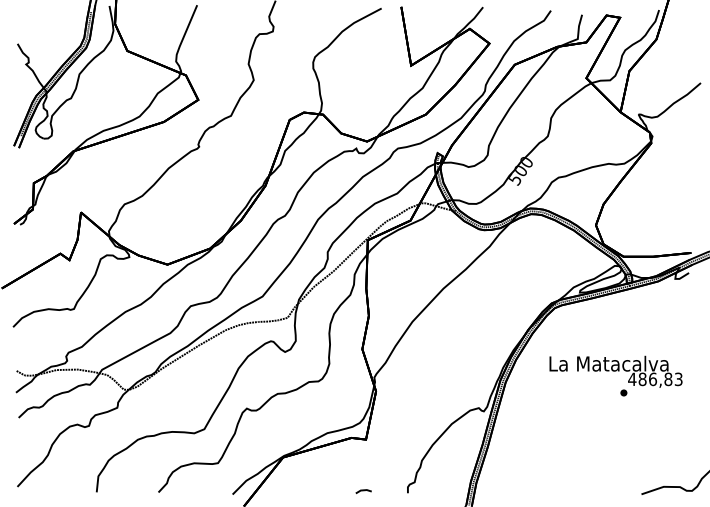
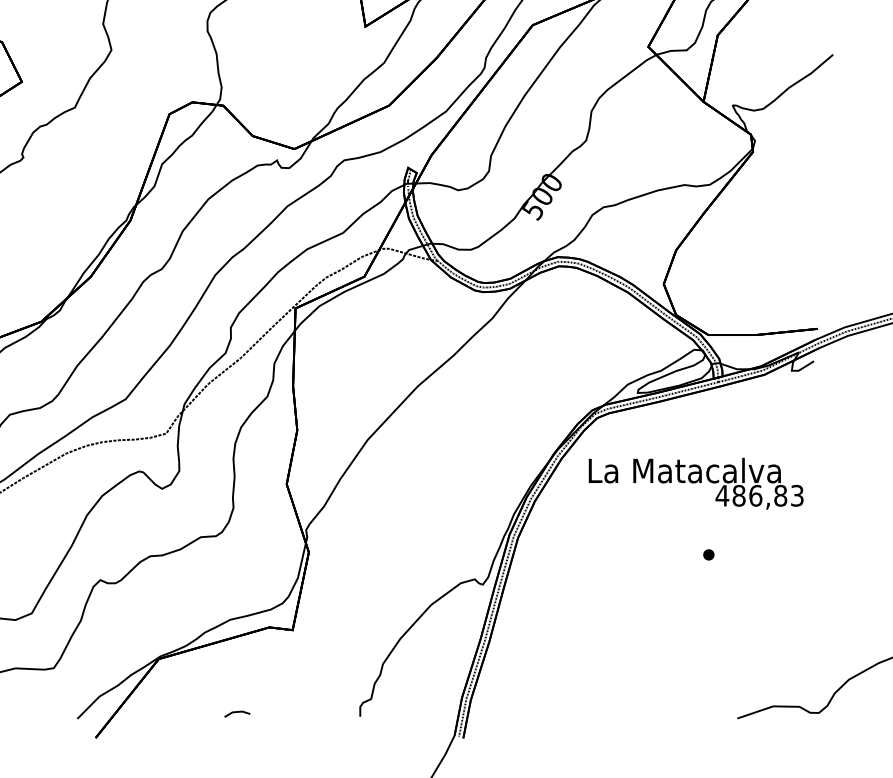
text: (615, 371) -> (695, 483), moved
line: (363, 491) -> (236, 713), moved

